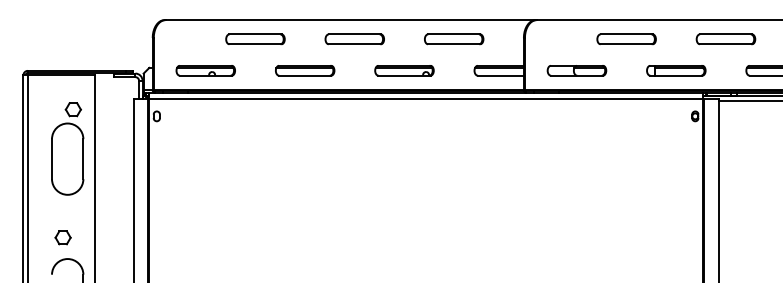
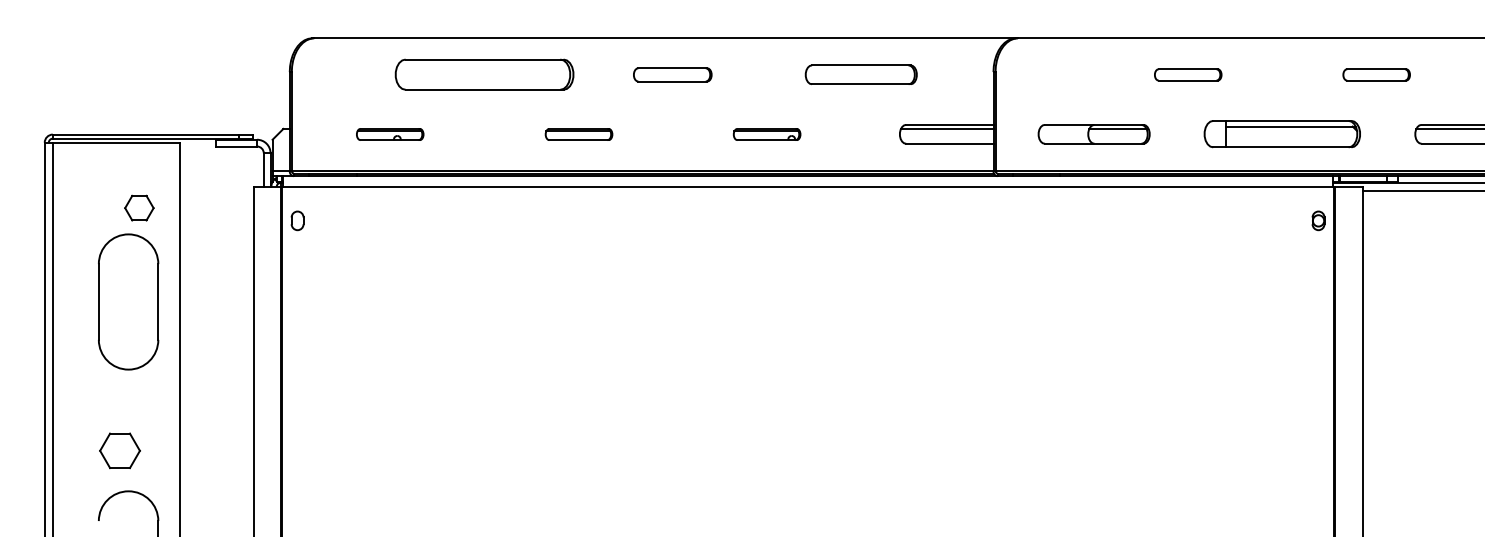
part: (255, 39) -> (484, 75), size x1.6
part: (354, 39) -> (672, 75), size x0.7
part: (626, 39) -> (1188, 75), size x0.6
part: (725, 39) -> (1375, 75), size x0.6
part: (205, 70) -> (389, 133), size x0.6
part: (305, 70) -> (579, 133), size x0.6
part: (404, 70) -> (767, 133), size x0.6
part: (676, 70) -> (1282, 133), size x1.4
part: (62, 237) -> (118, 450), size x1.4

